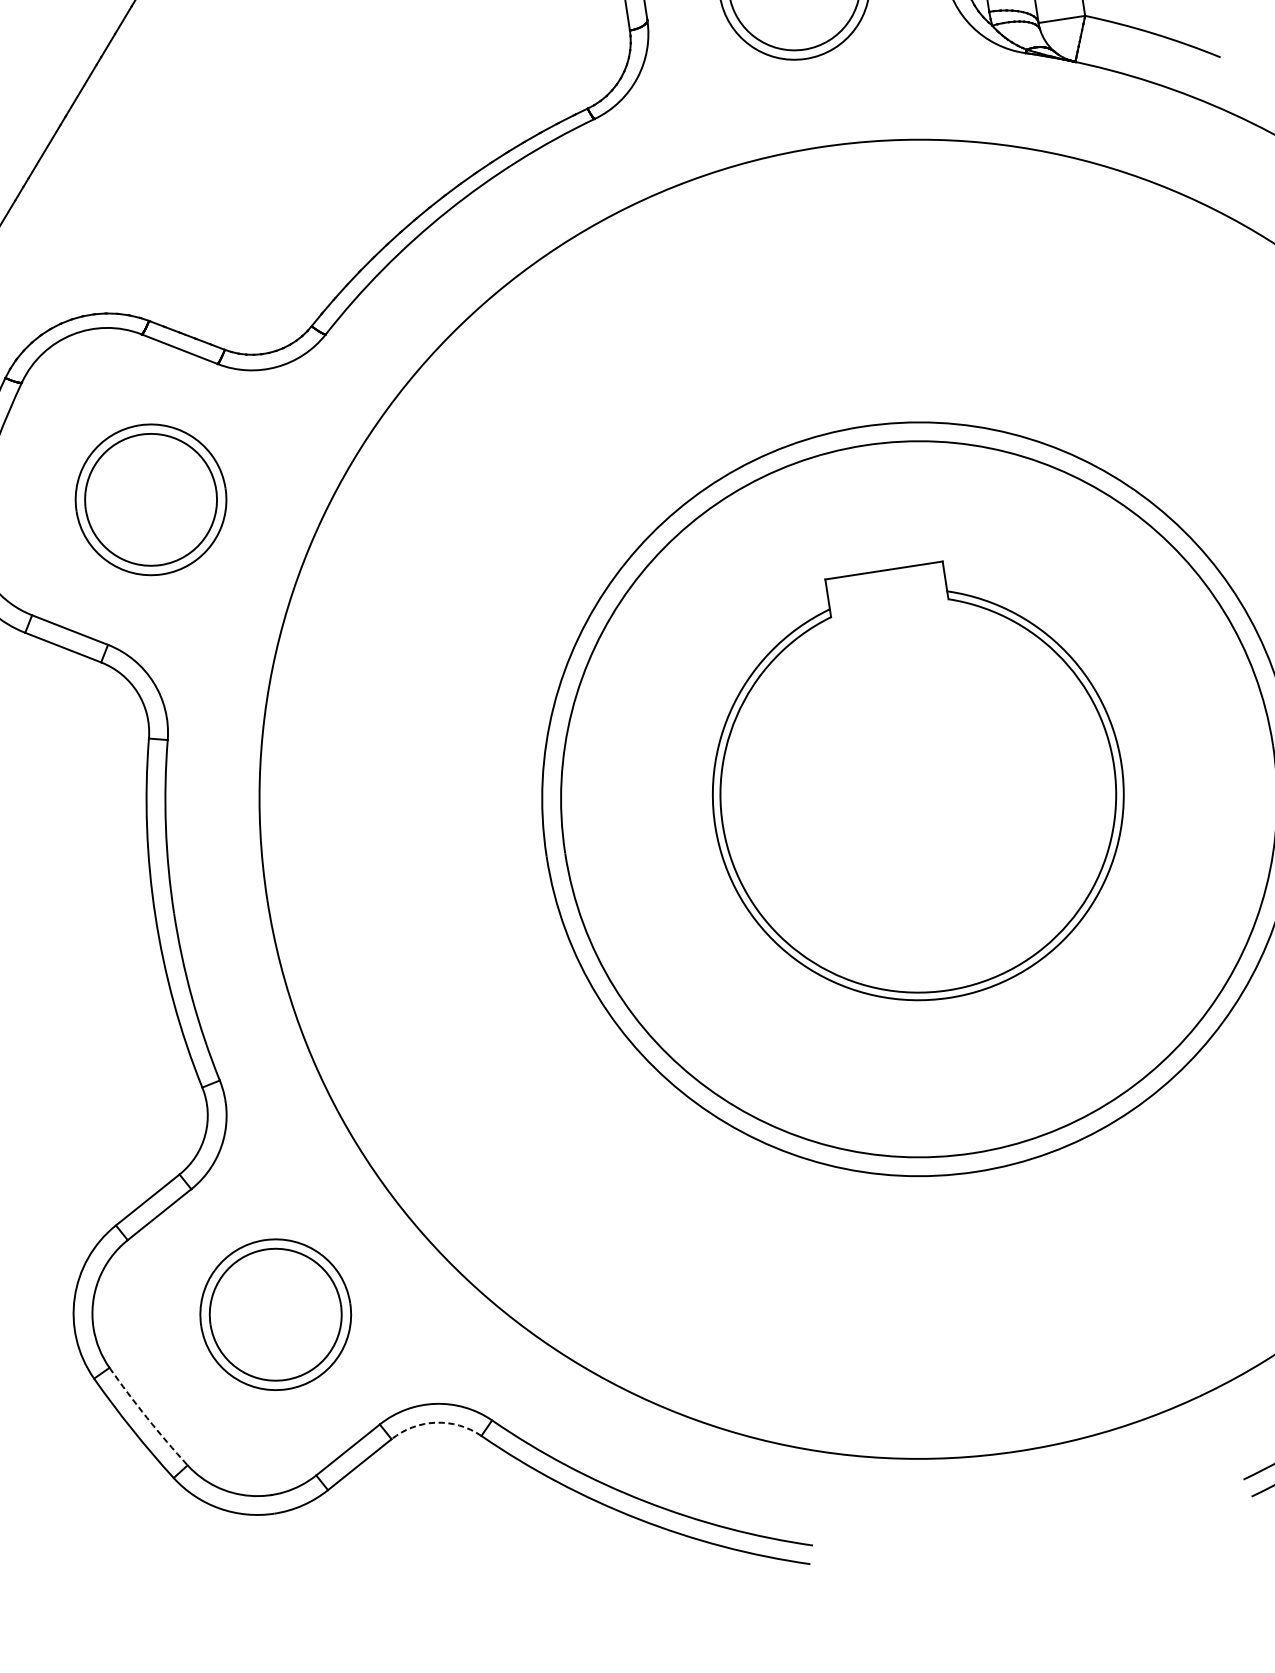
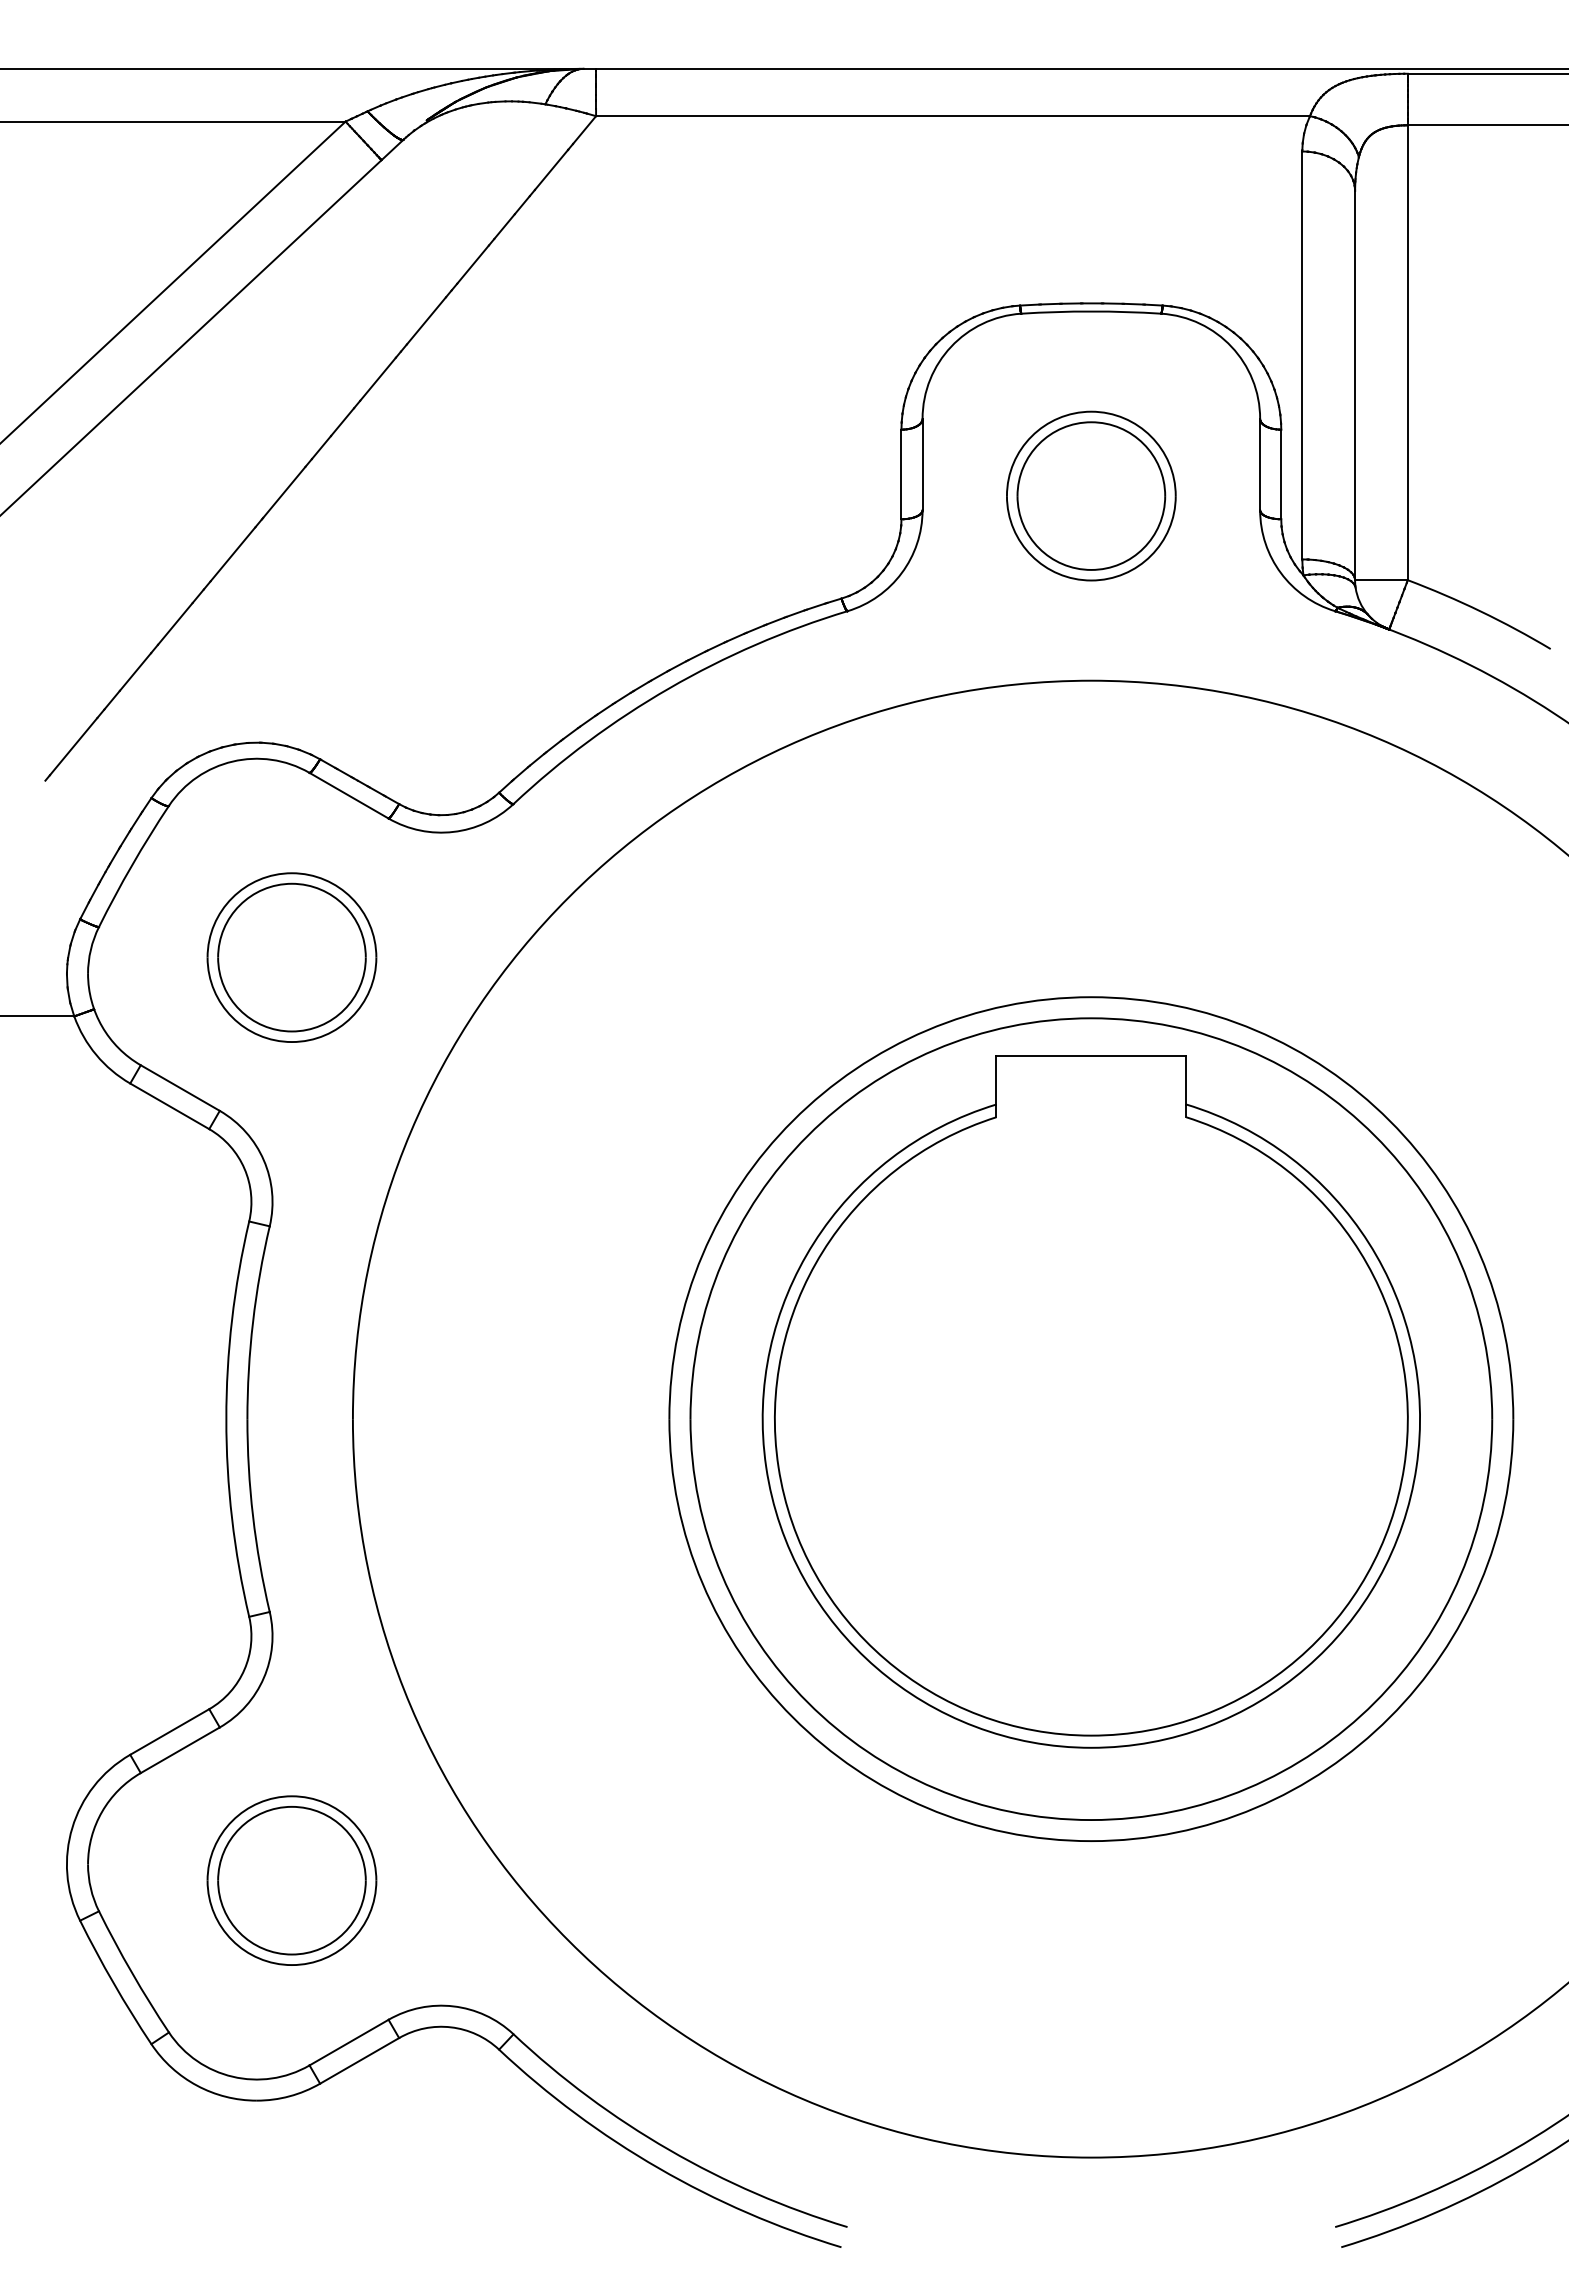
part: (915, 783) -> (1090, 1401), size x1.43
arc: (147, 1418) -> (132, 1973), dashed -> solid
arc: (436, 1422) -> (451, 2027), dashed -> solid

